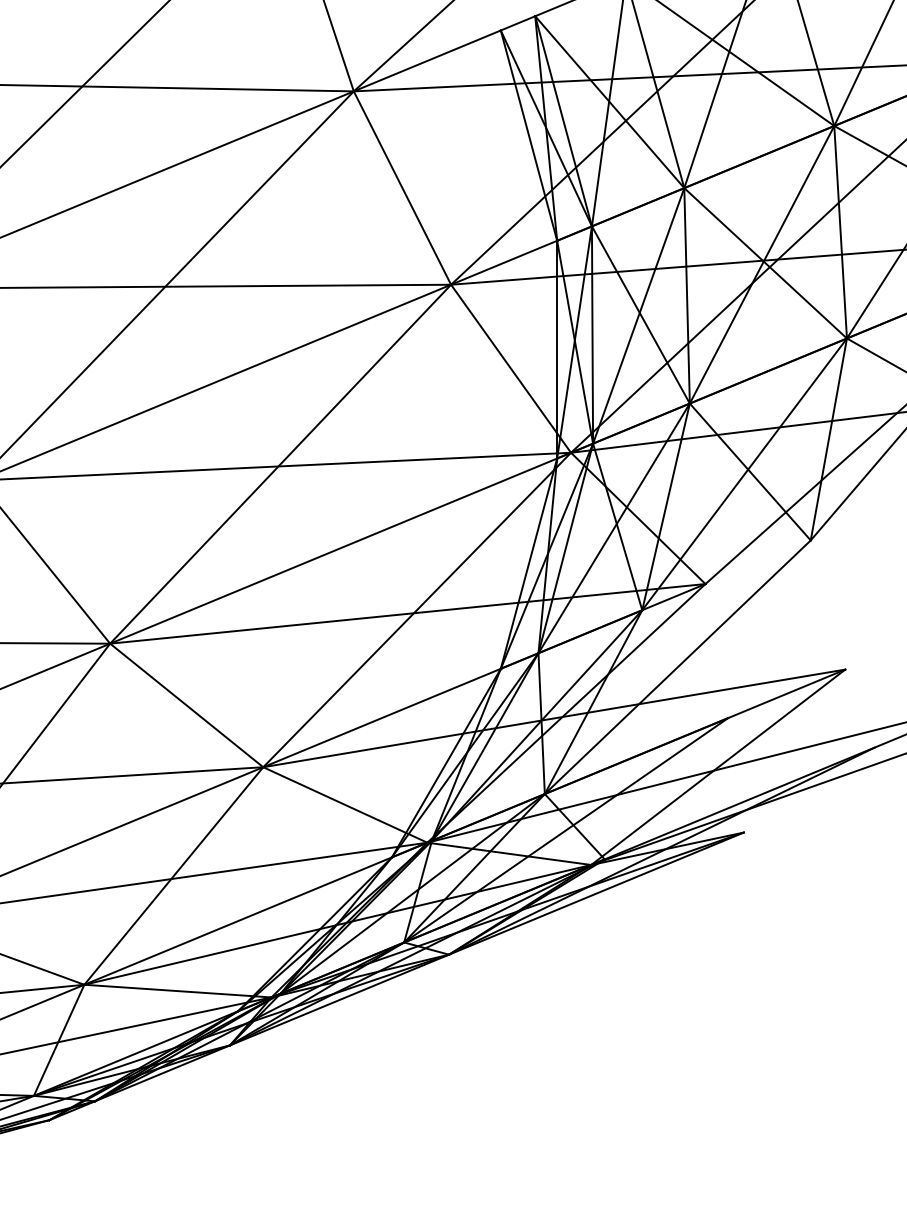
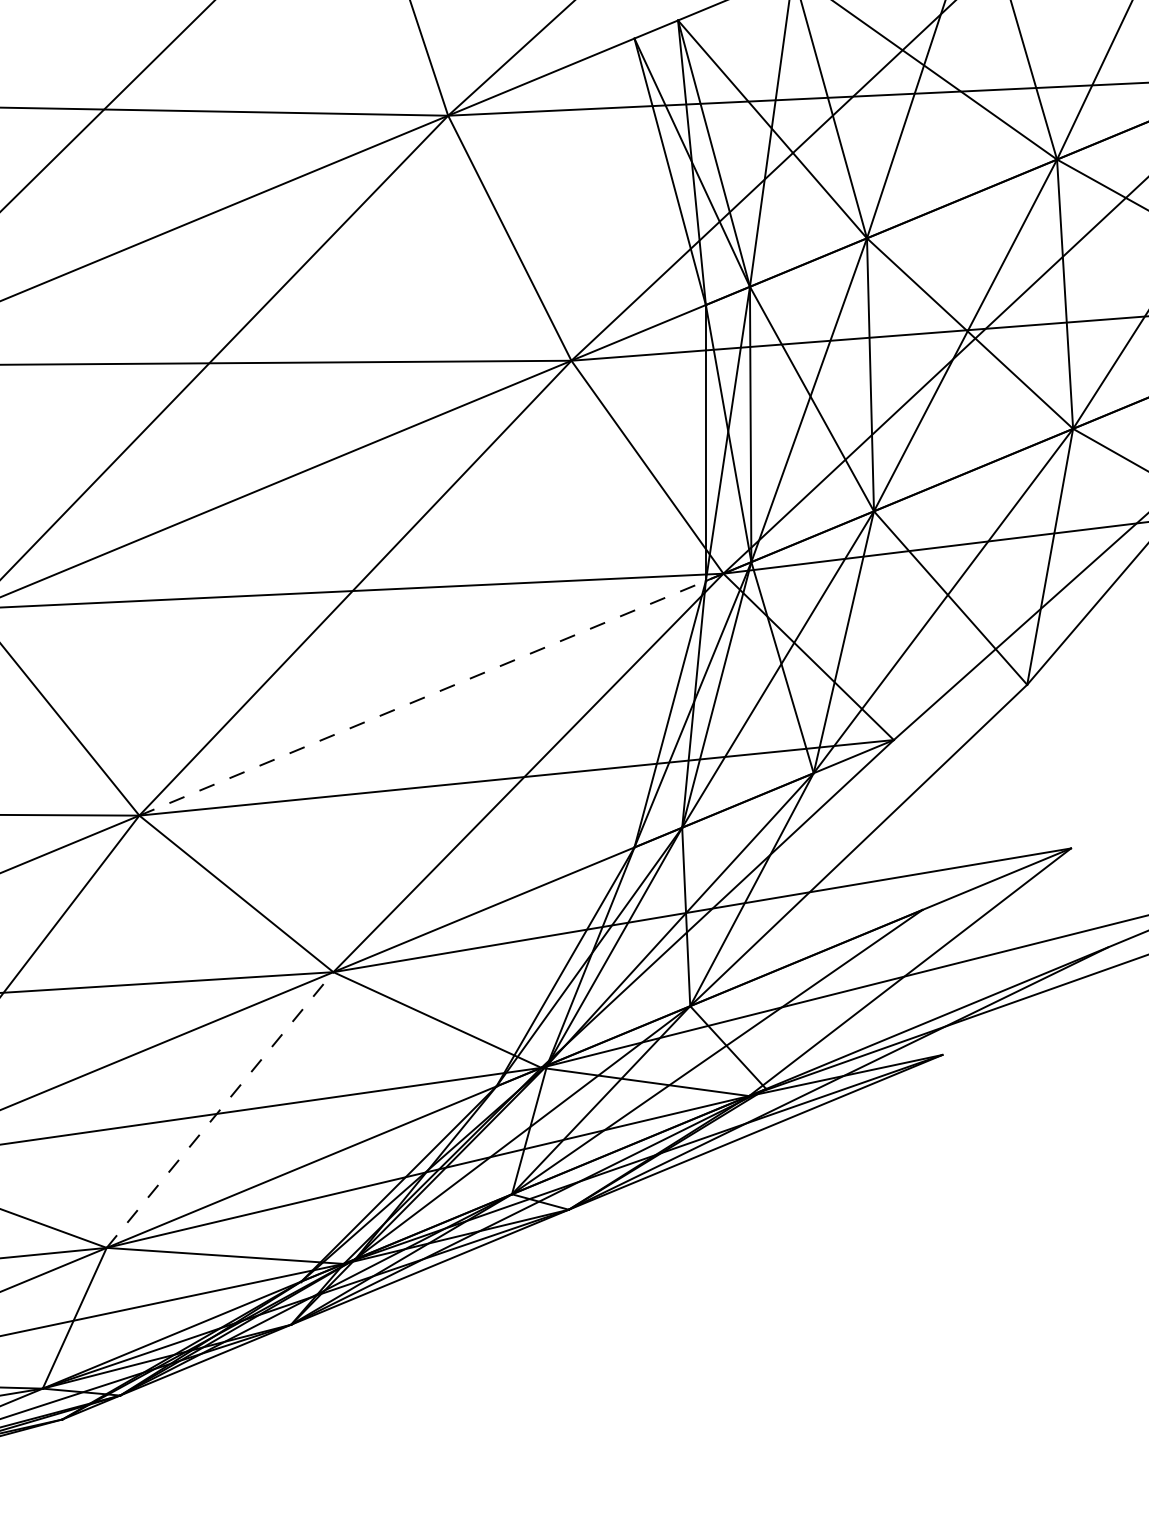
line: (340, 548) -> (431, 694), solid -> dashed
line: (174, 875) -> (220, 1109), solid -> dashed

